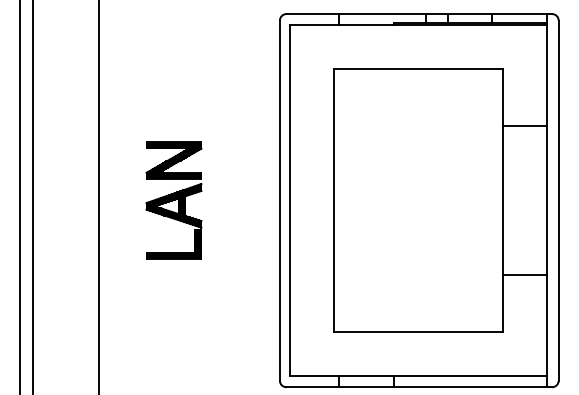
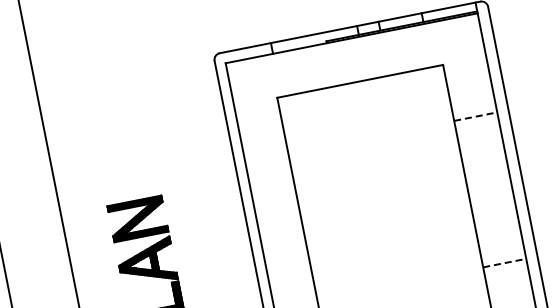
line: (525, 126) -> (476, 117), solid -> dashed
line: (525, 275) -> (505, 263), solid -> dashed

